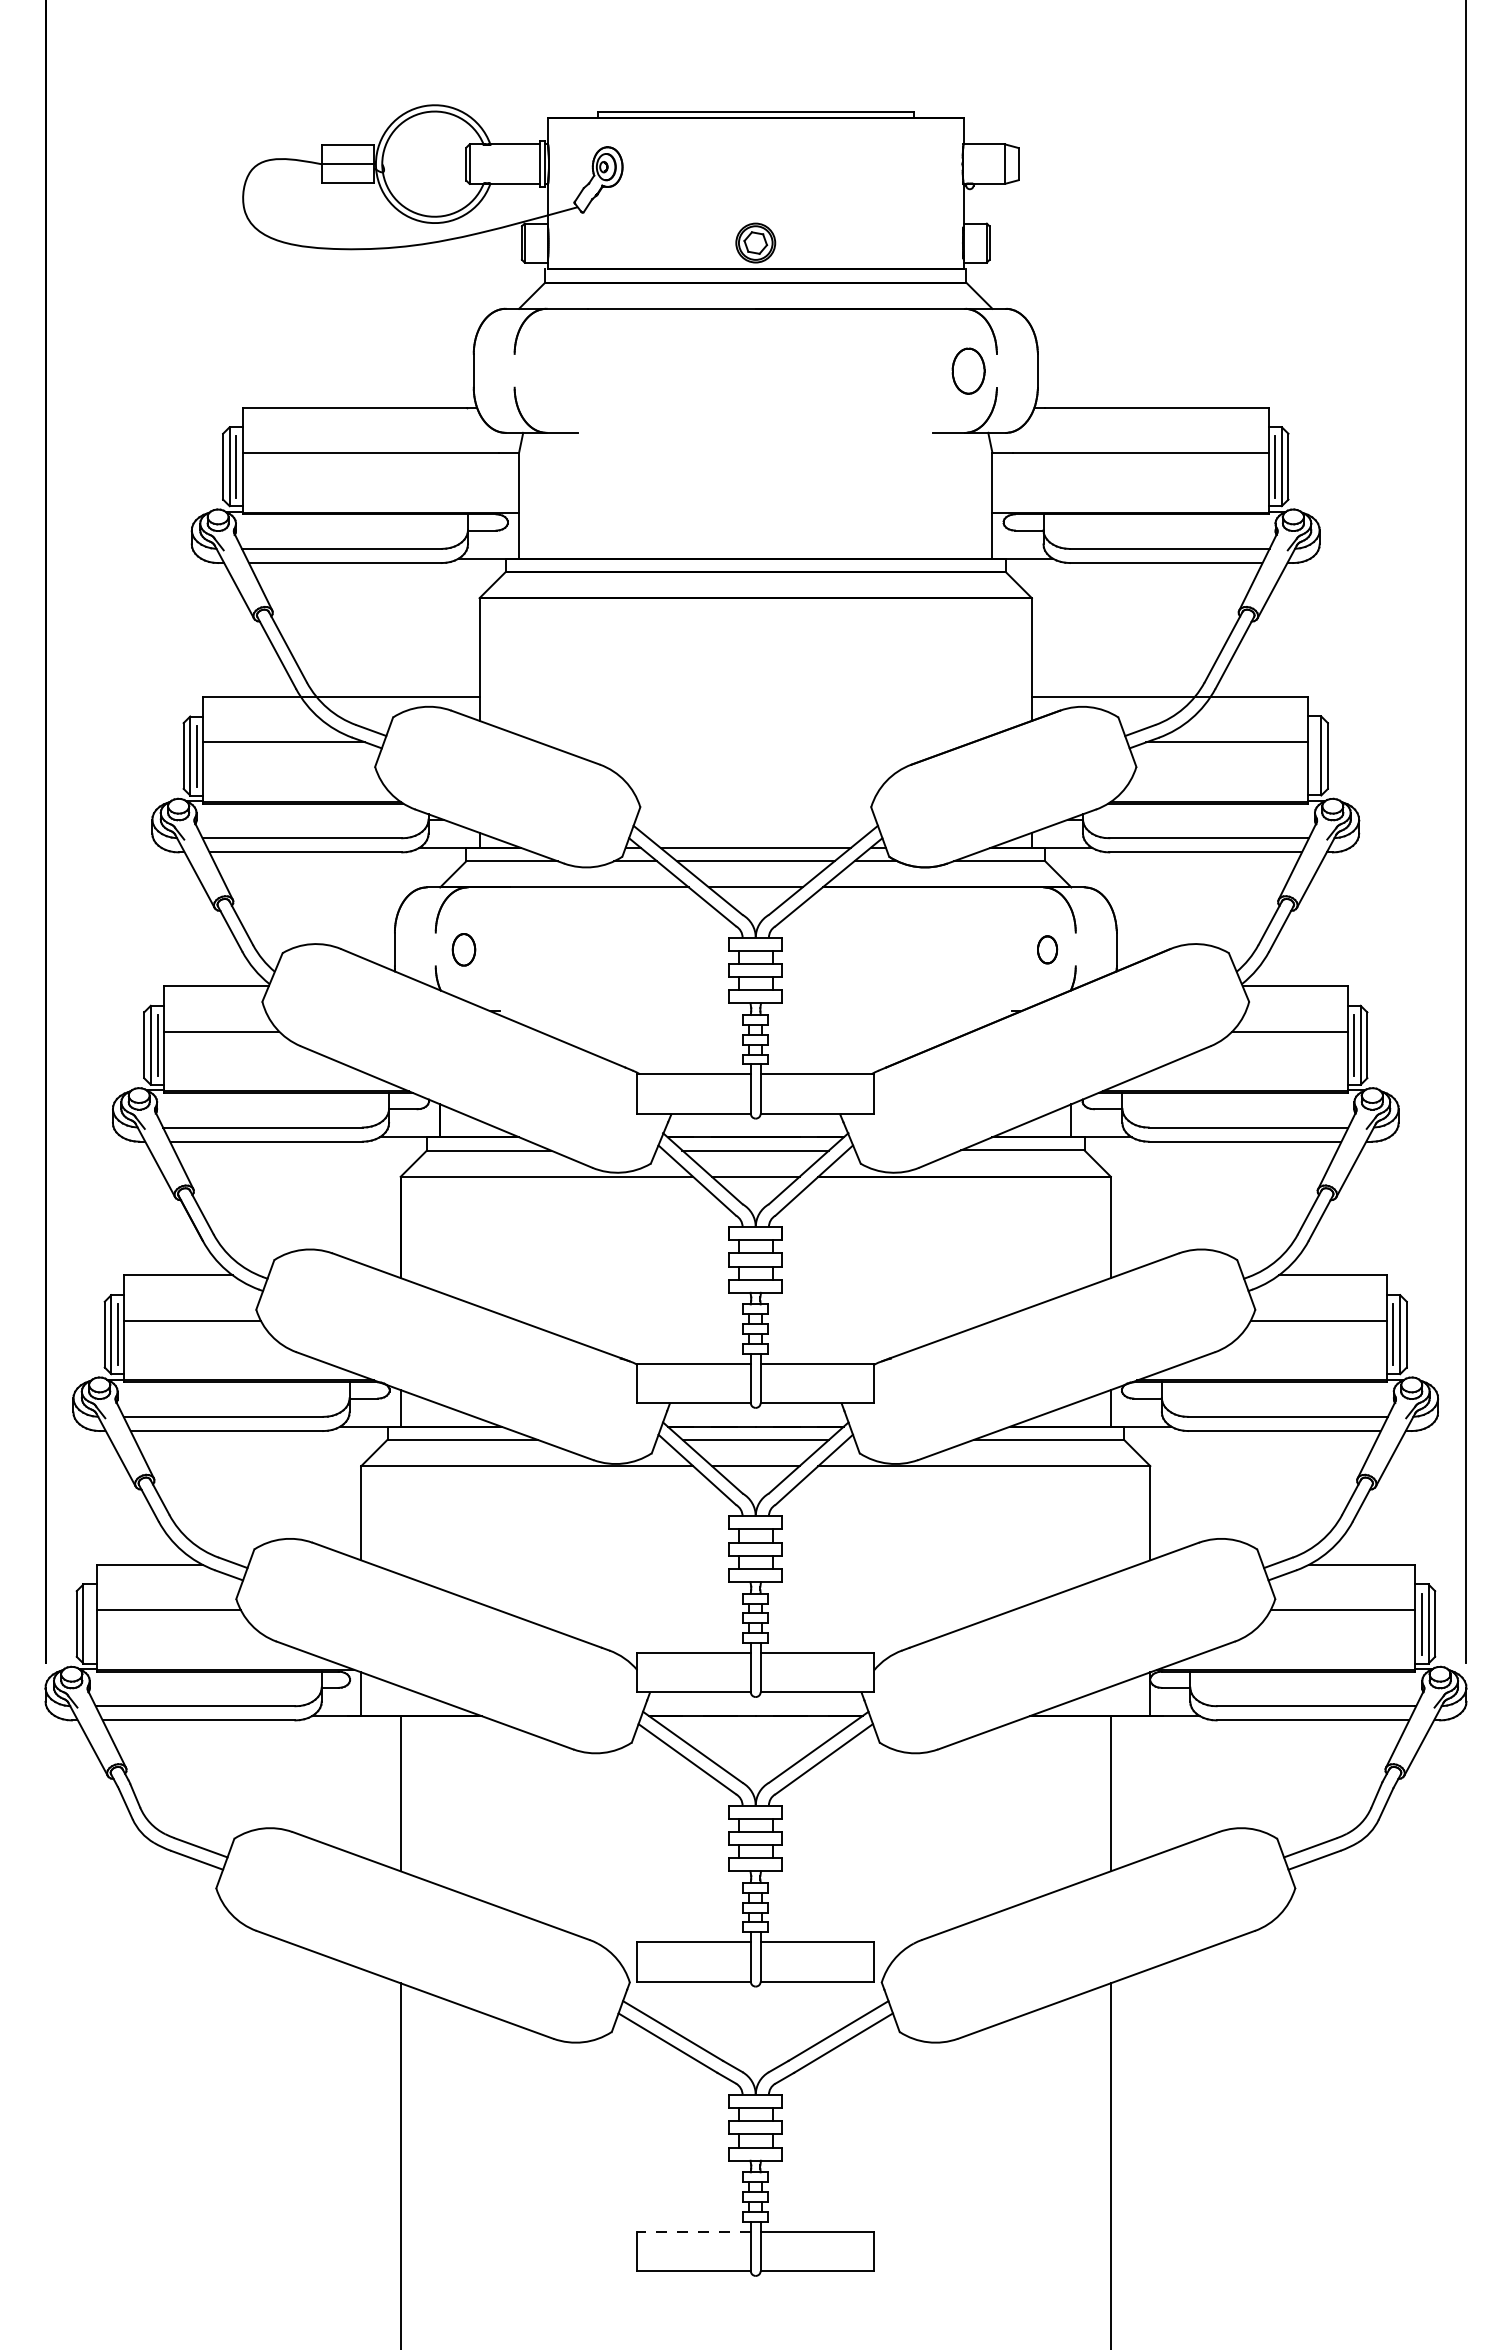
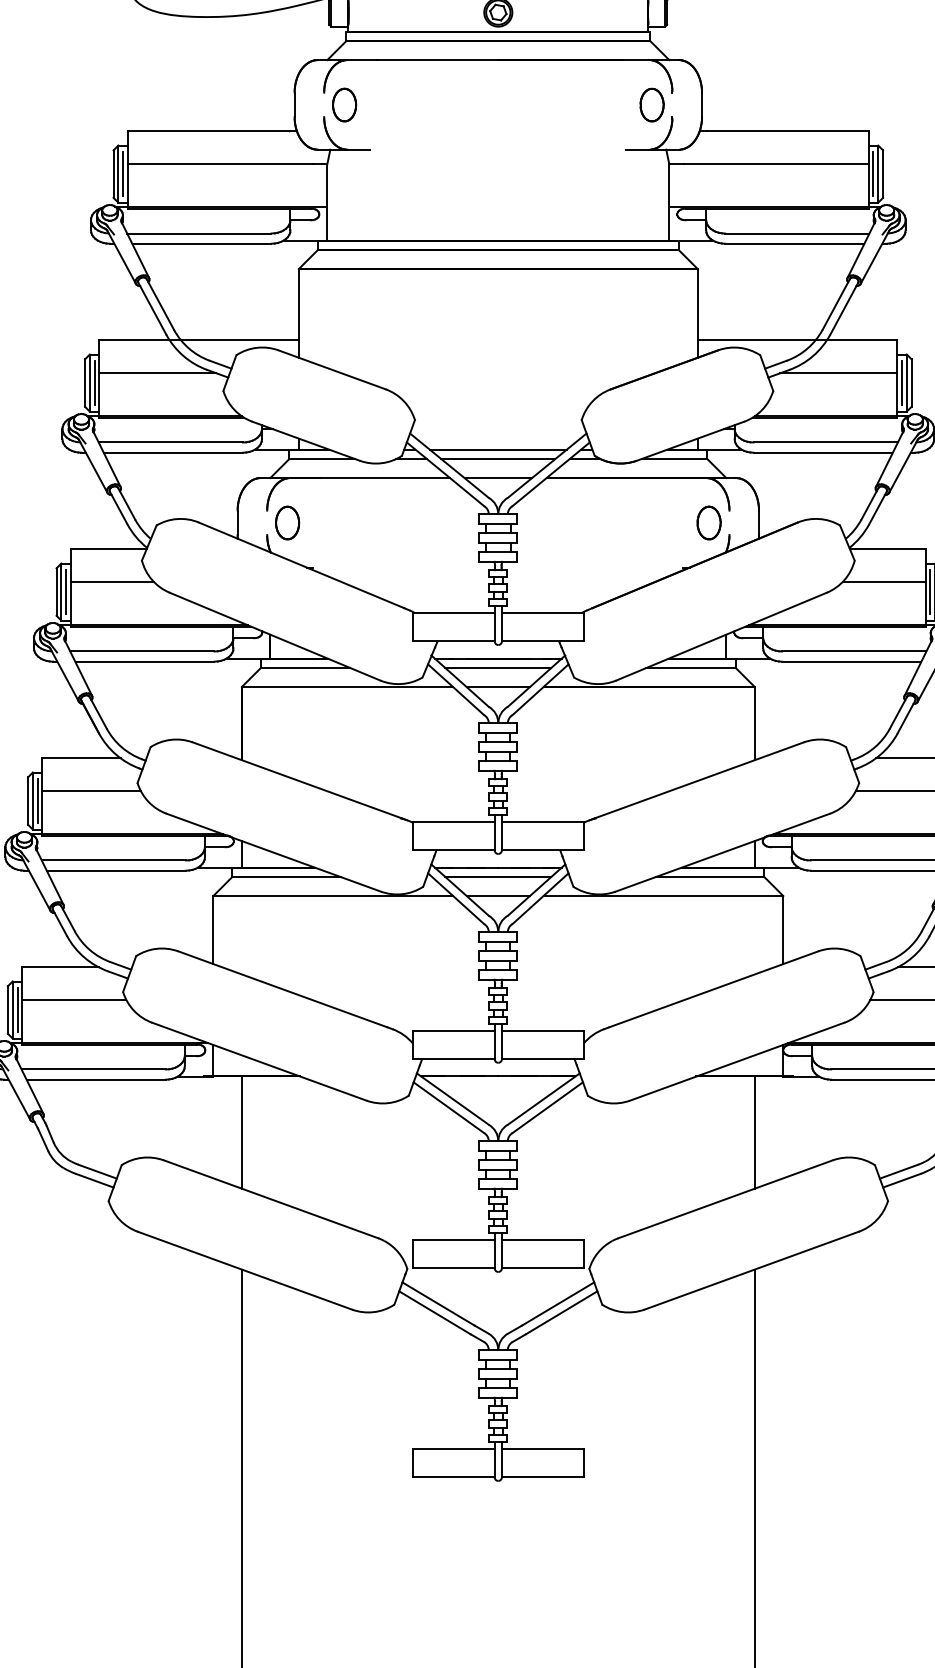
part: (542, 370) -> (344, 104), added
line: (1314, 755) -> (901, 382), added
part: (463, 949) -> (287, 522), size x1.43
part: (1047, 949) -> (709, 522), size x1.67
line: (90, 1623) -> (17, 1009), added
line: (694, 2231) -> (454, 1448), dashed -> solid

